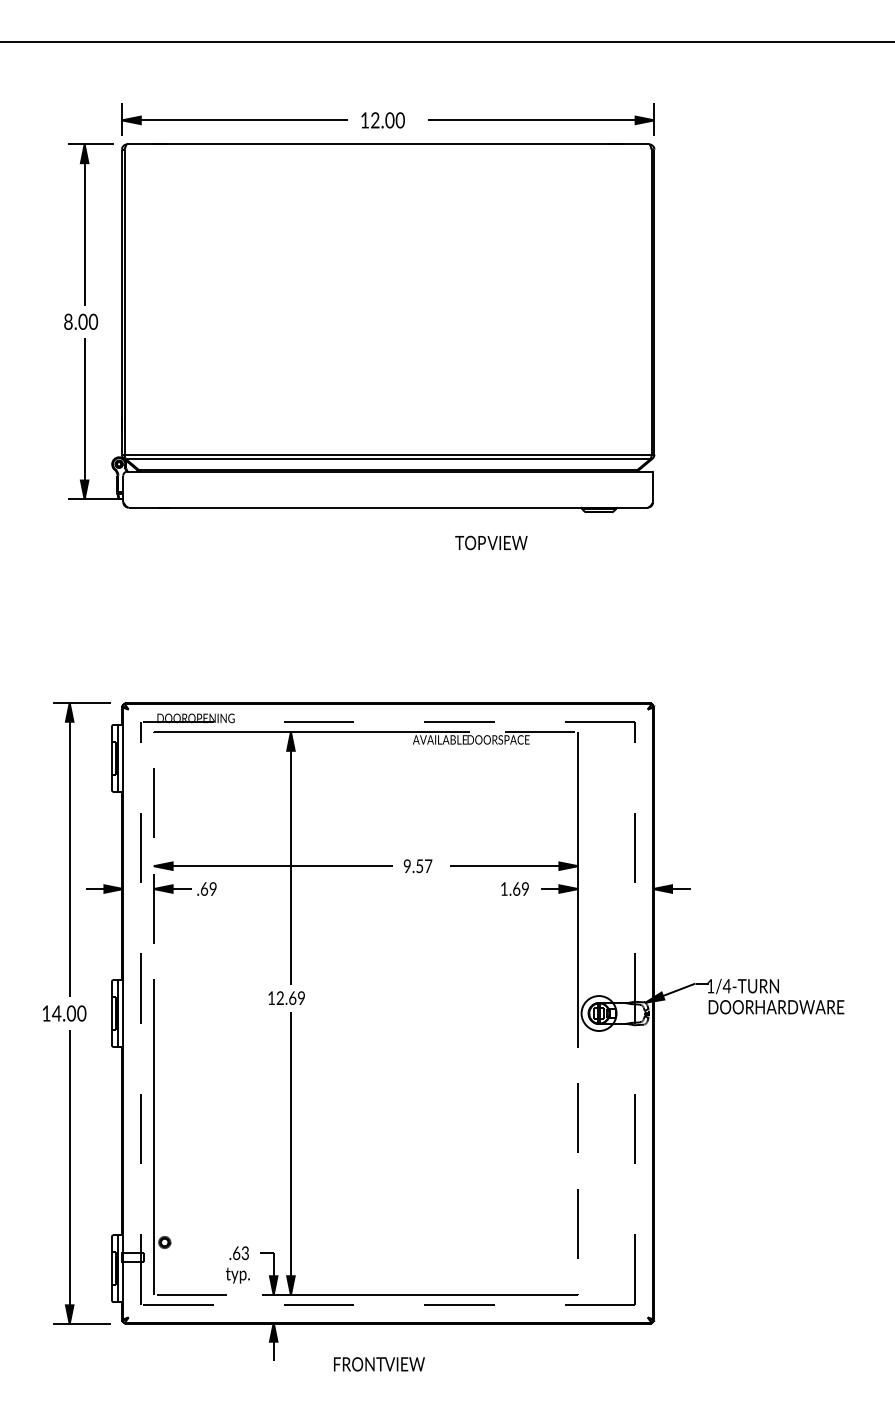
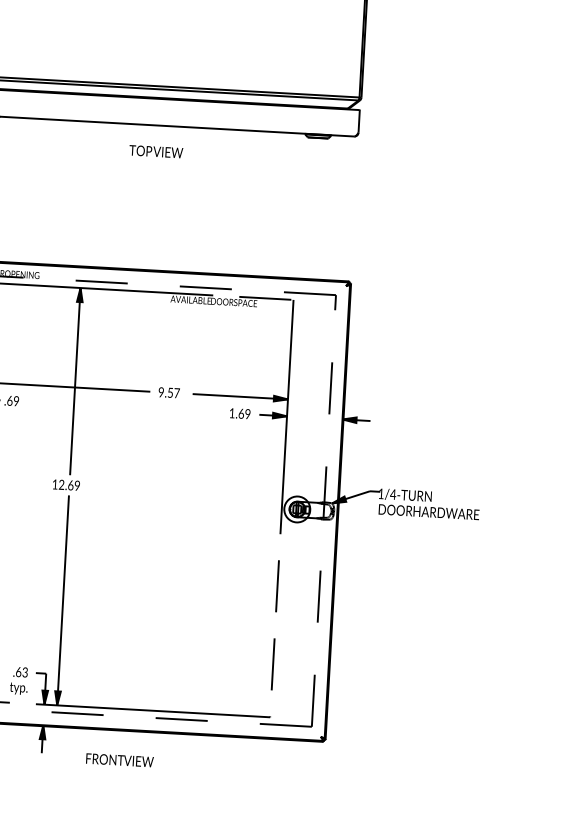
text: (491, 542) -> (156, 151), moved

